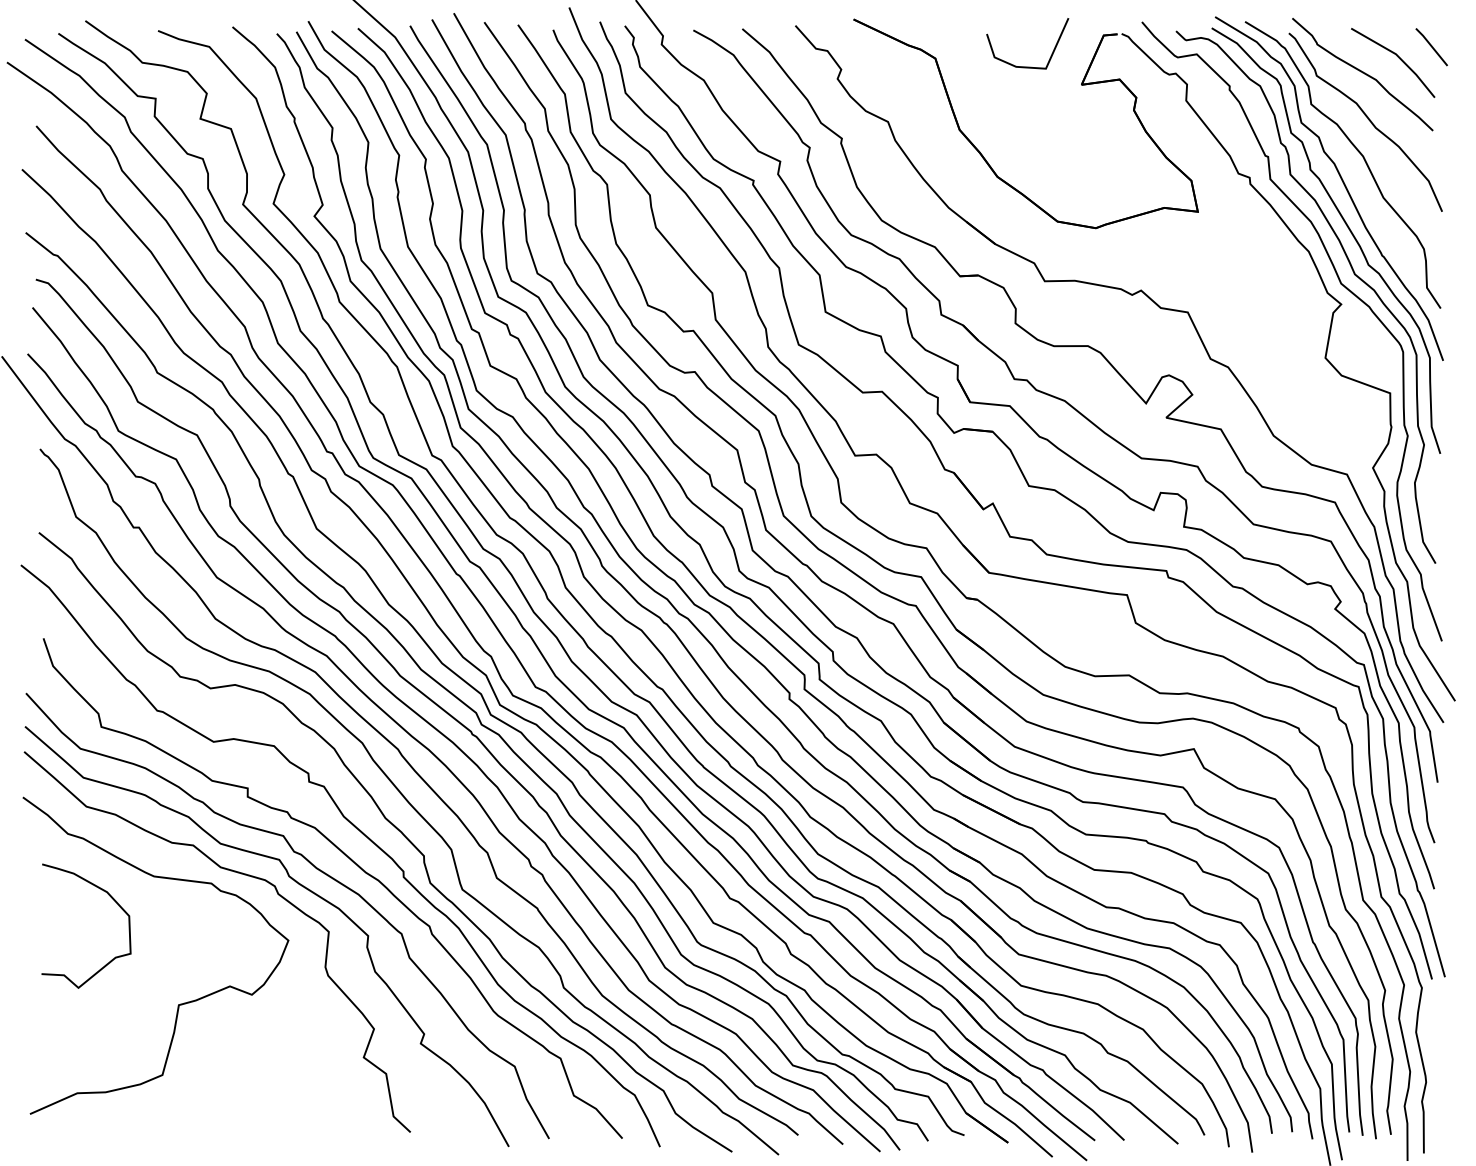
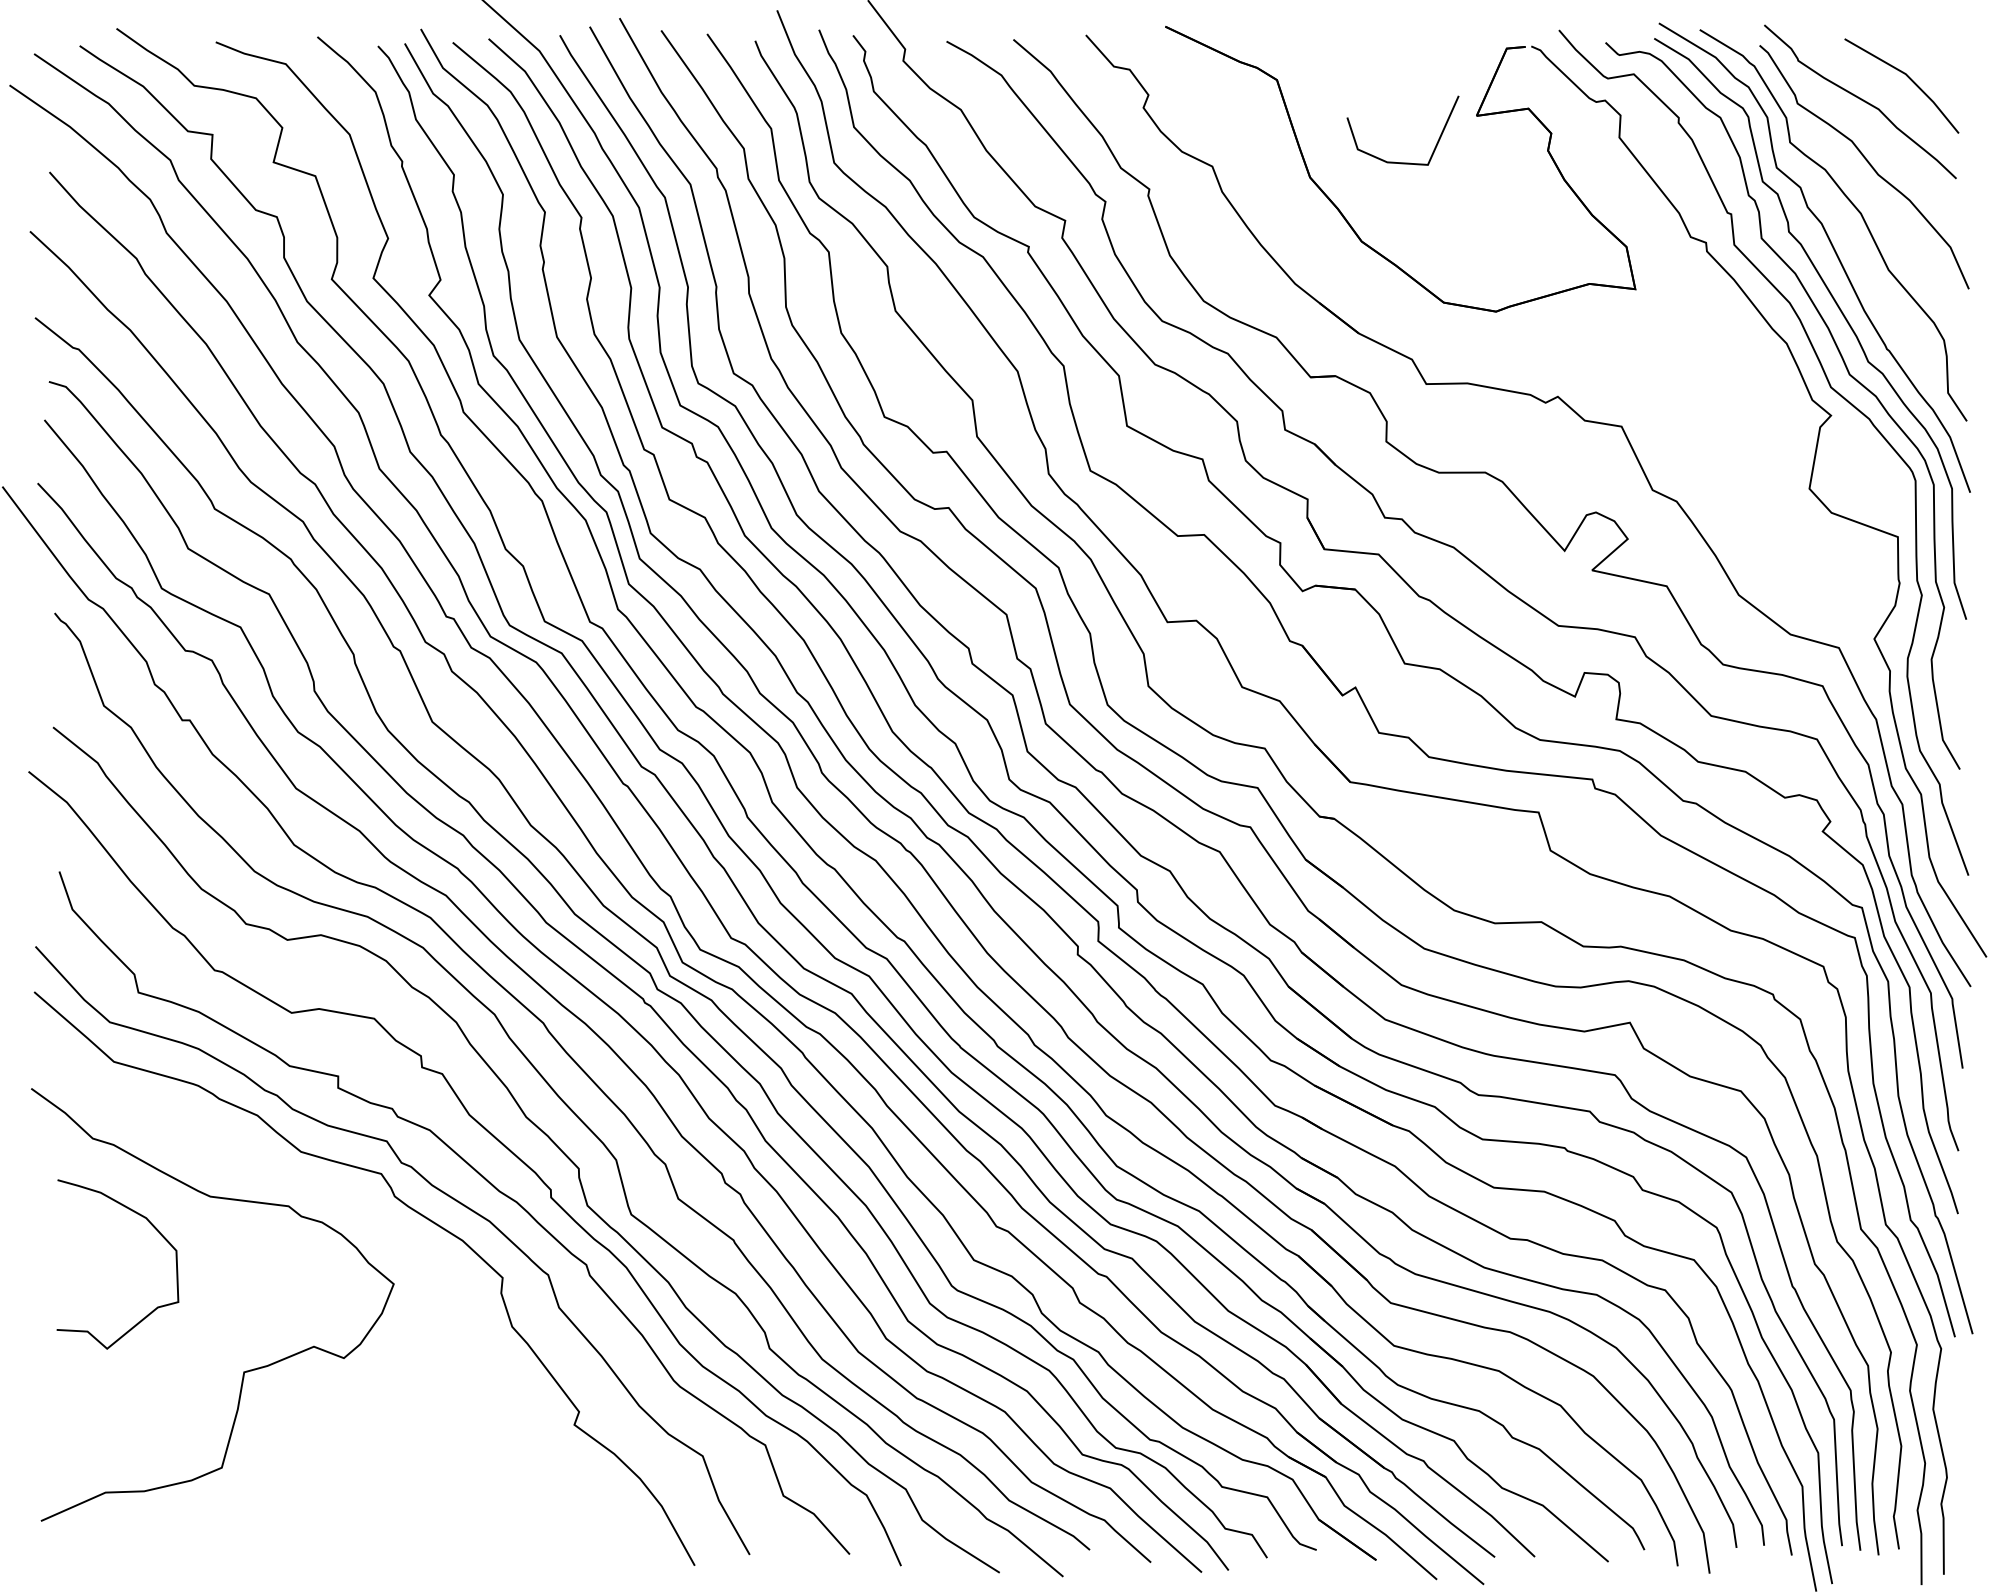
line: (1431, 47) -> (1954, 64), removed
line: (1027, 66) -> (1402, 162), moved
curve: (238, 873) -> (325, 1192), removed

